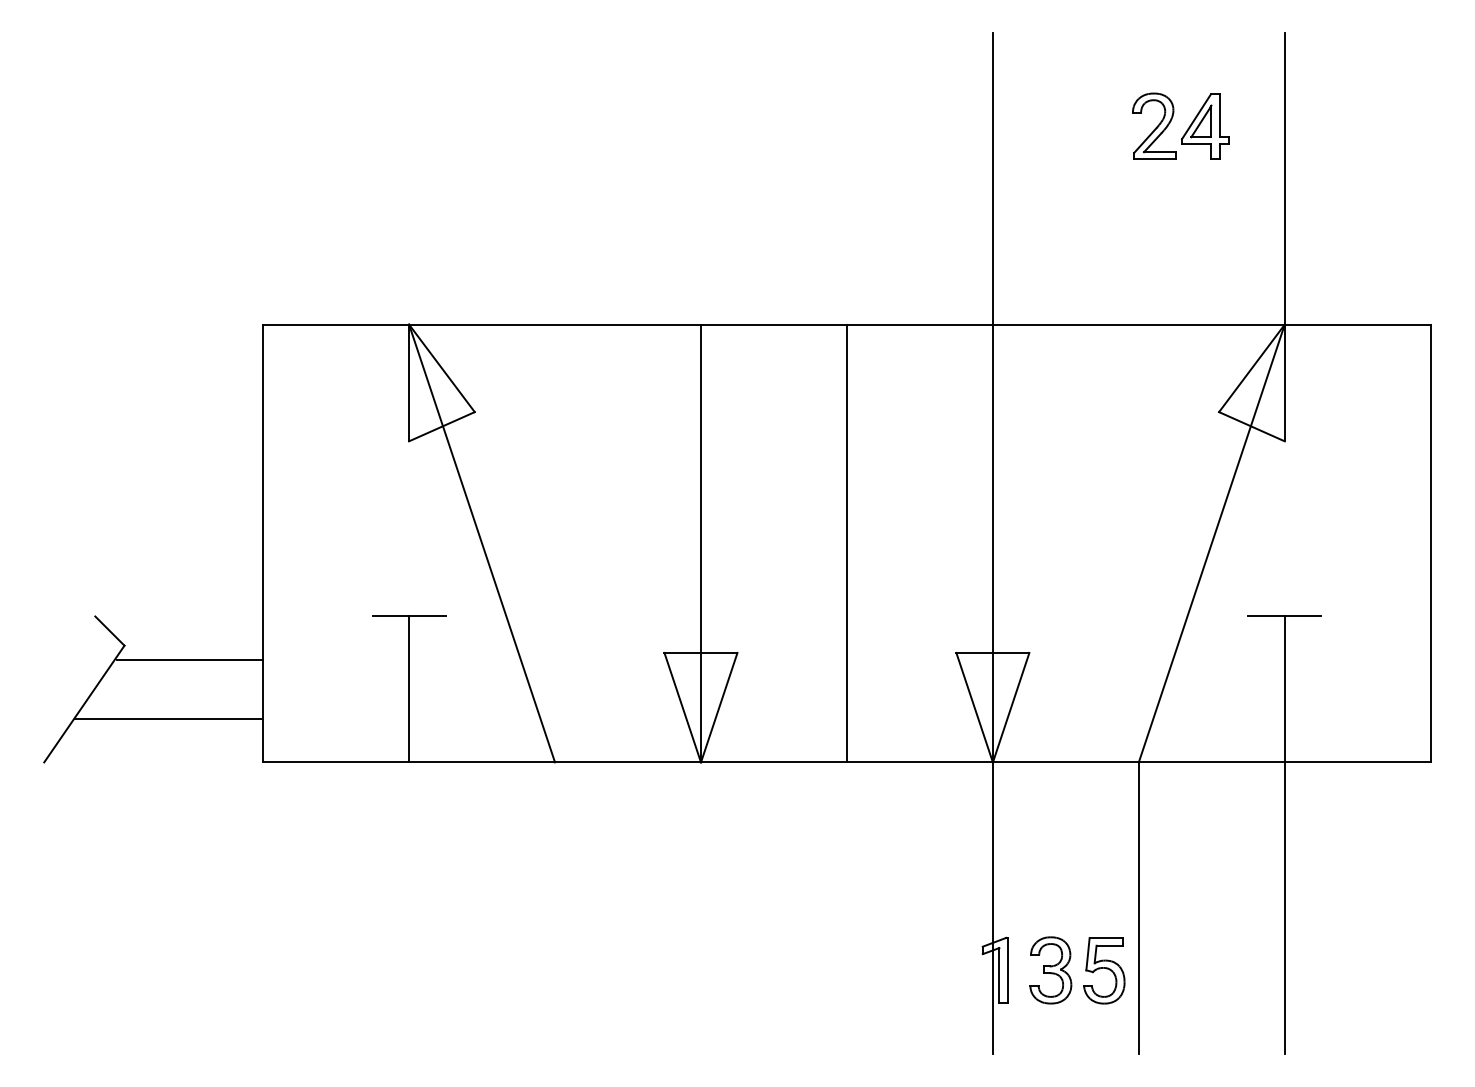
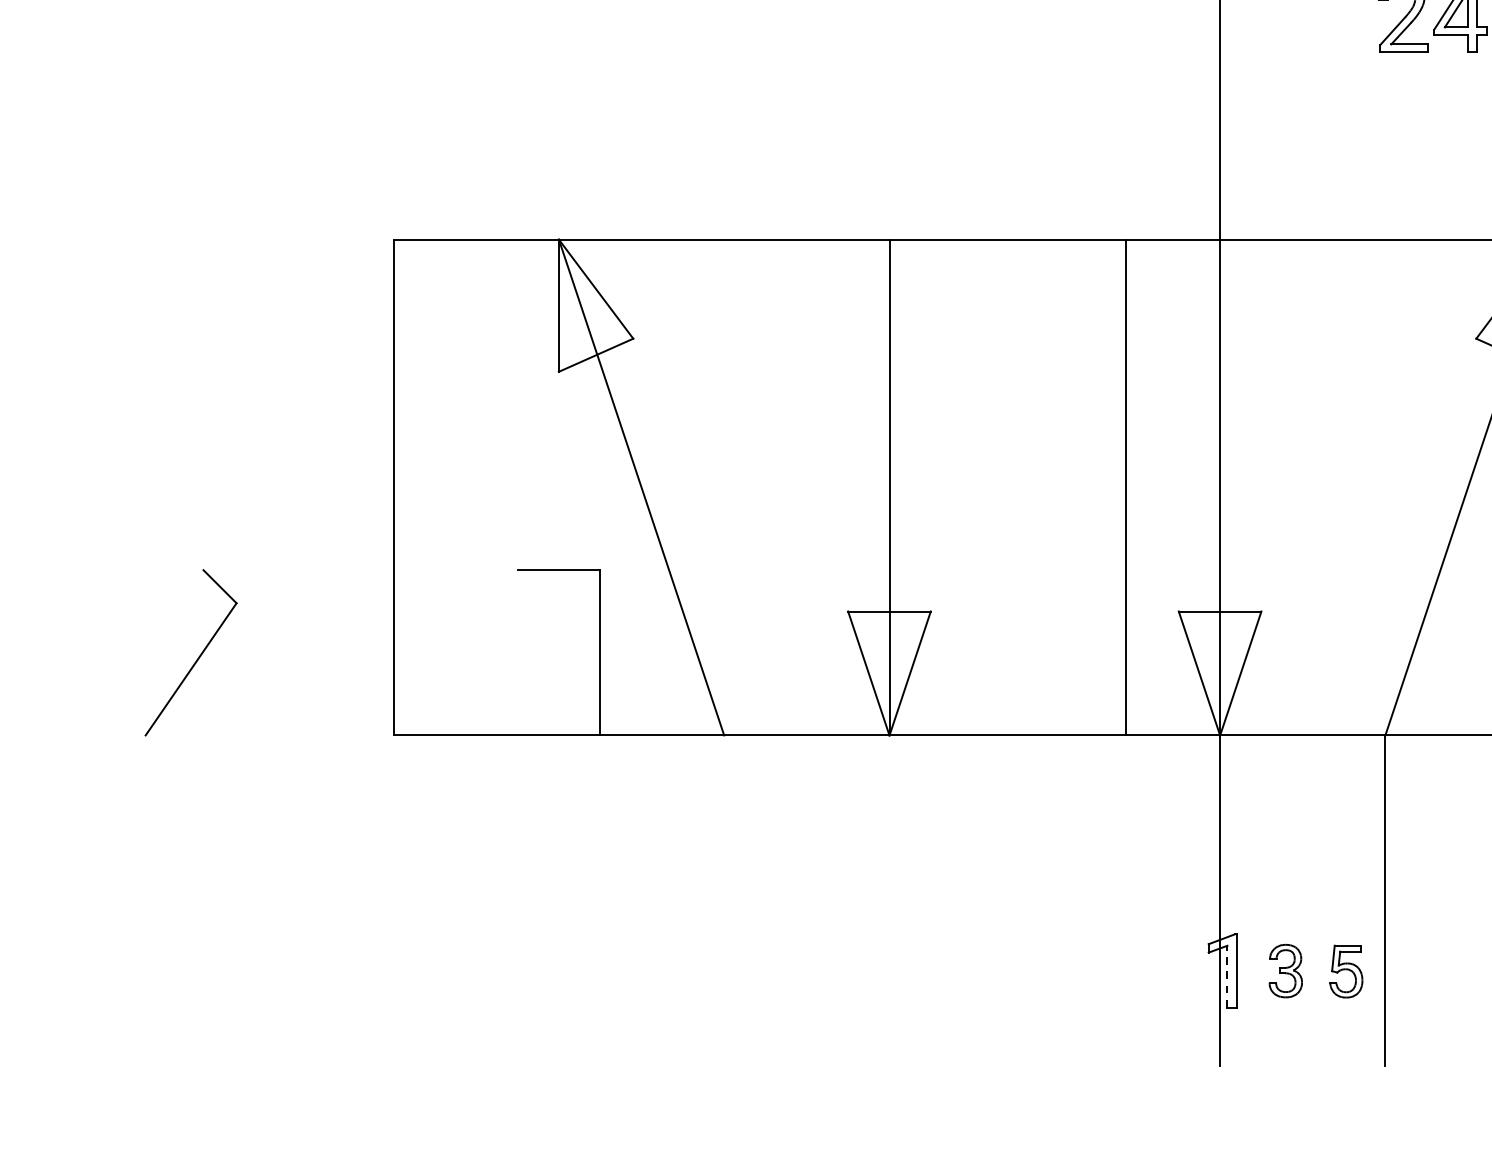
line: (846, 543) -> (1125, 487), moved
line: (190, 660) -> (311, 620), removed
line: (409, 689) -> (600, 652), moved
line: (169, 718) -> (287, 685), removed
part: (1050, 970) -> (1285, 971), size x0.7
part: (1104, 970) -> (1346, 971), size x0.7
line: (999, 974) -> (1227, 975), solid -> dashed

